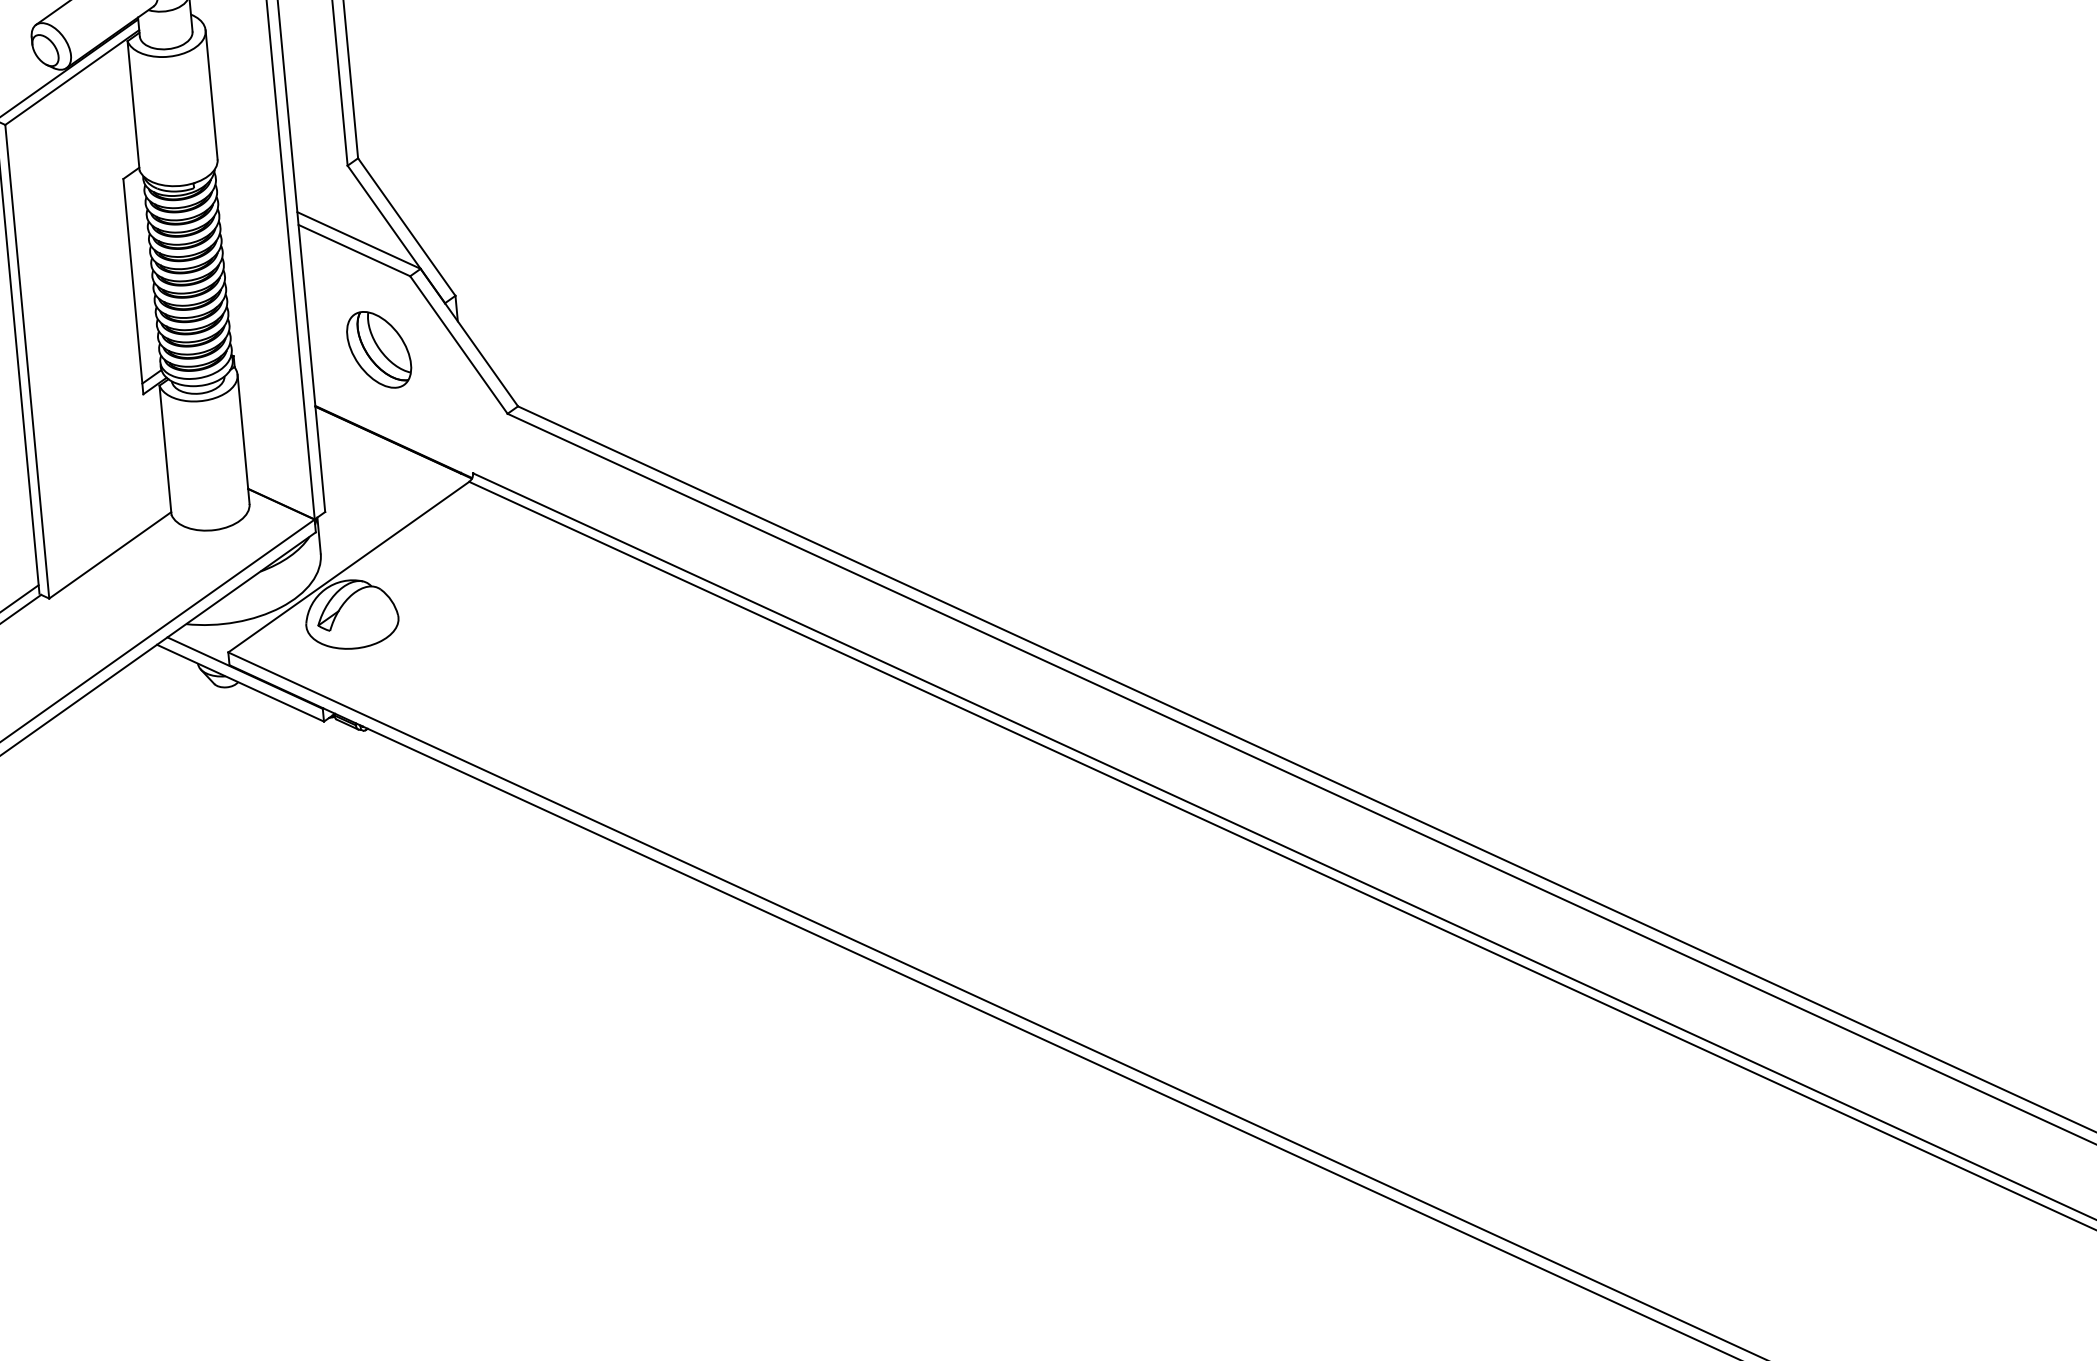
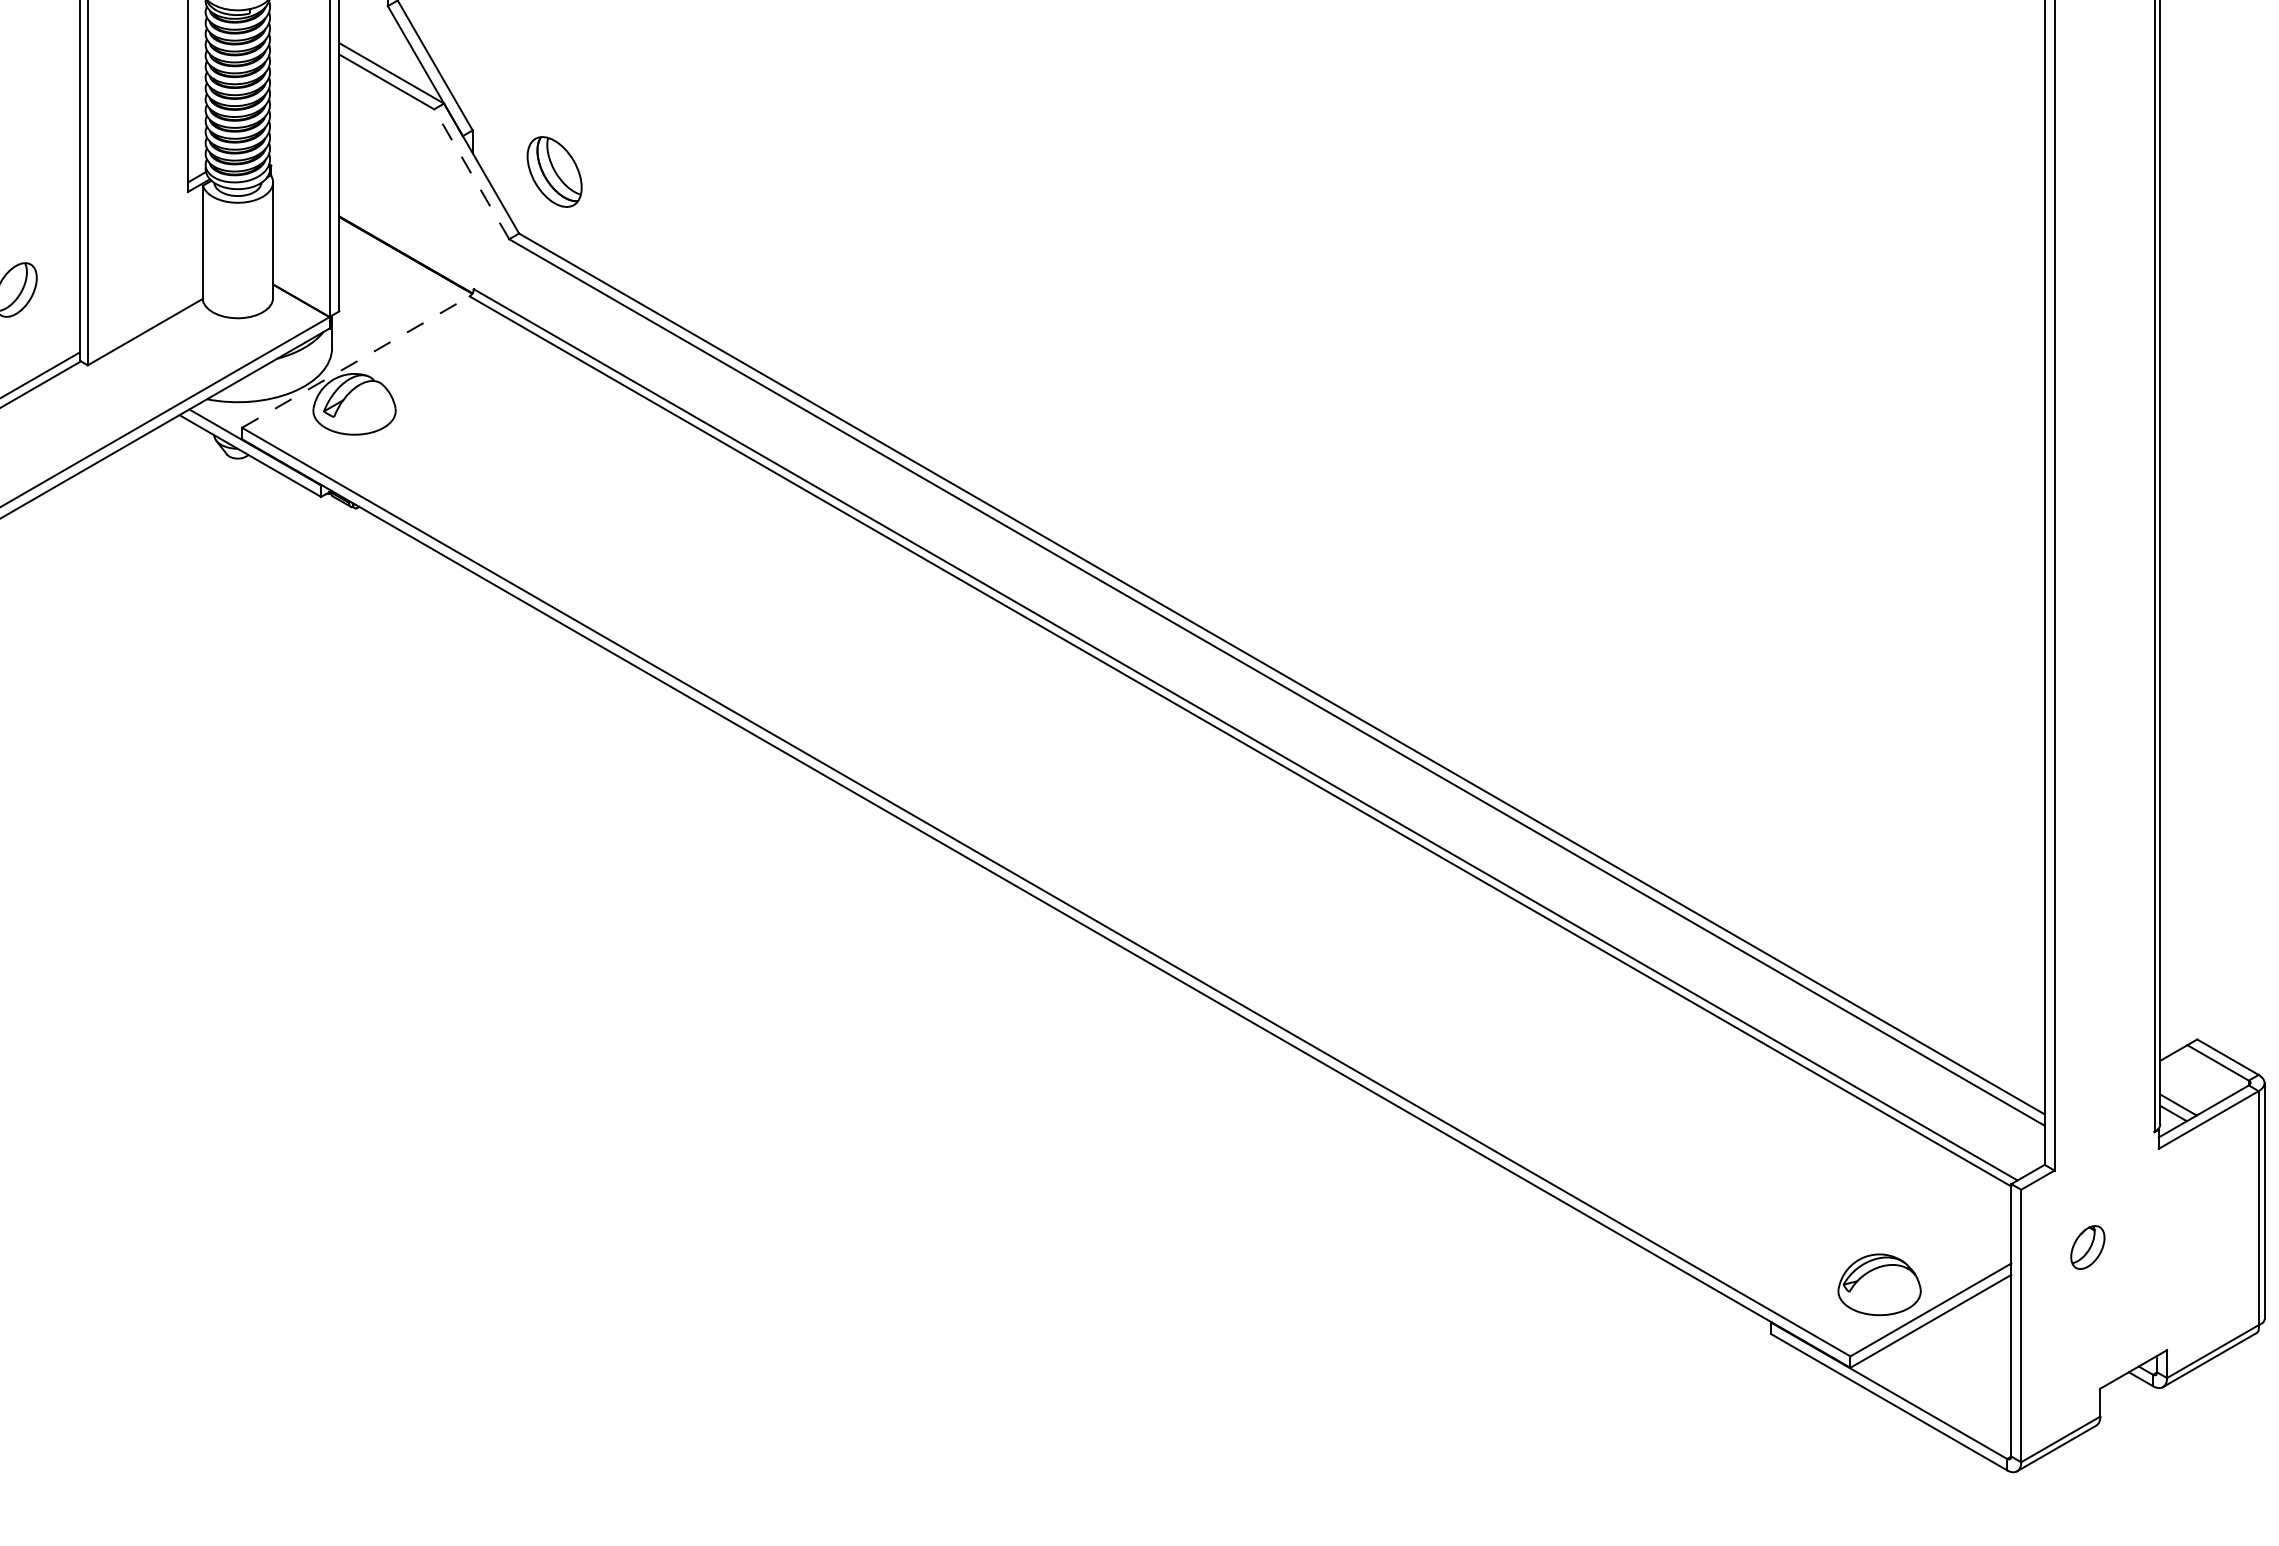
line: (458, 344) -> (471, 173), solid -> dashed
part: (378, 349) -> (554, 171), moved
line: (349, 566) -> (356, 361), solid -> dashed

